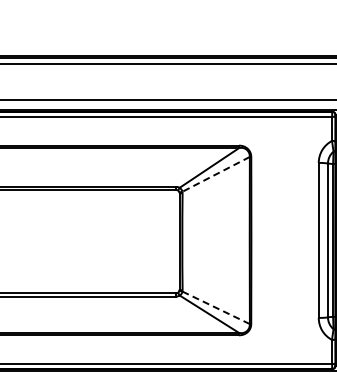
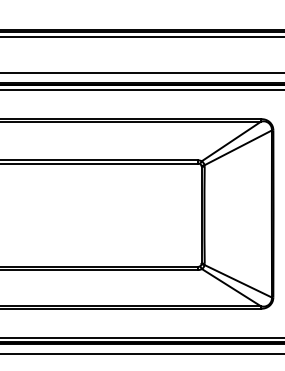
line: (216, 174) -> (238, 147), dashed -> solid
line: (215, 307) -> (237, 280), dashed -> solid

